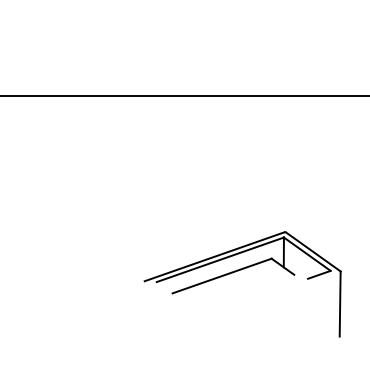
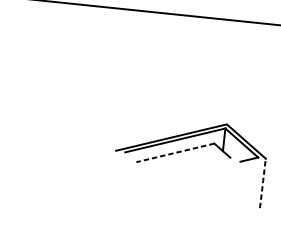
line: (221, 276) -> (174, 153), solid -> dashed
line: (340, 303) -> (263, 183), solid -> dashed

